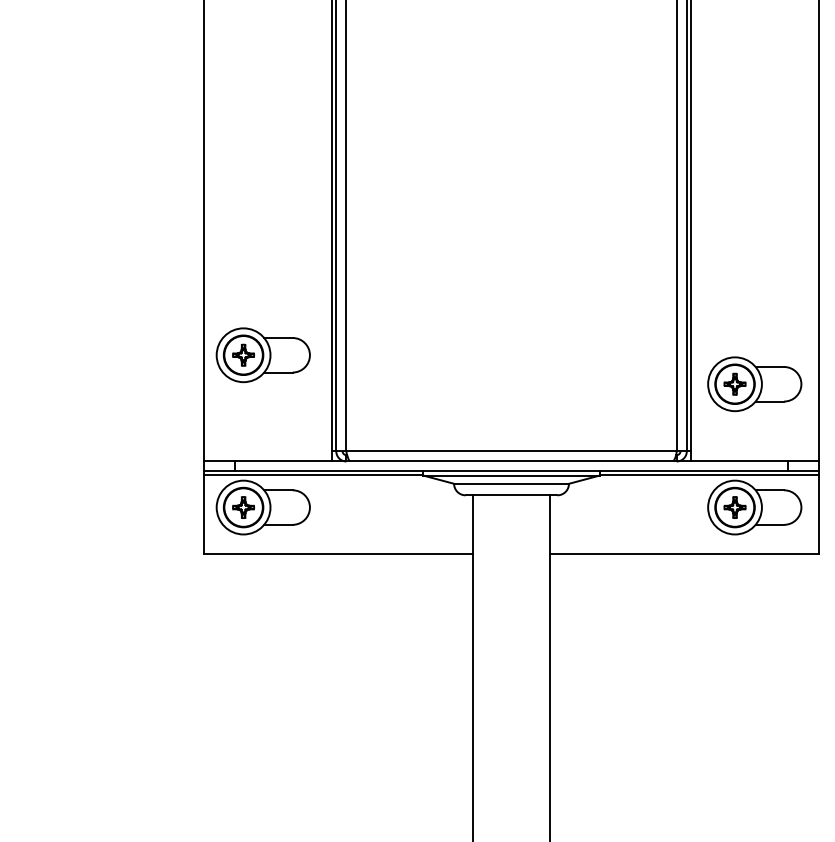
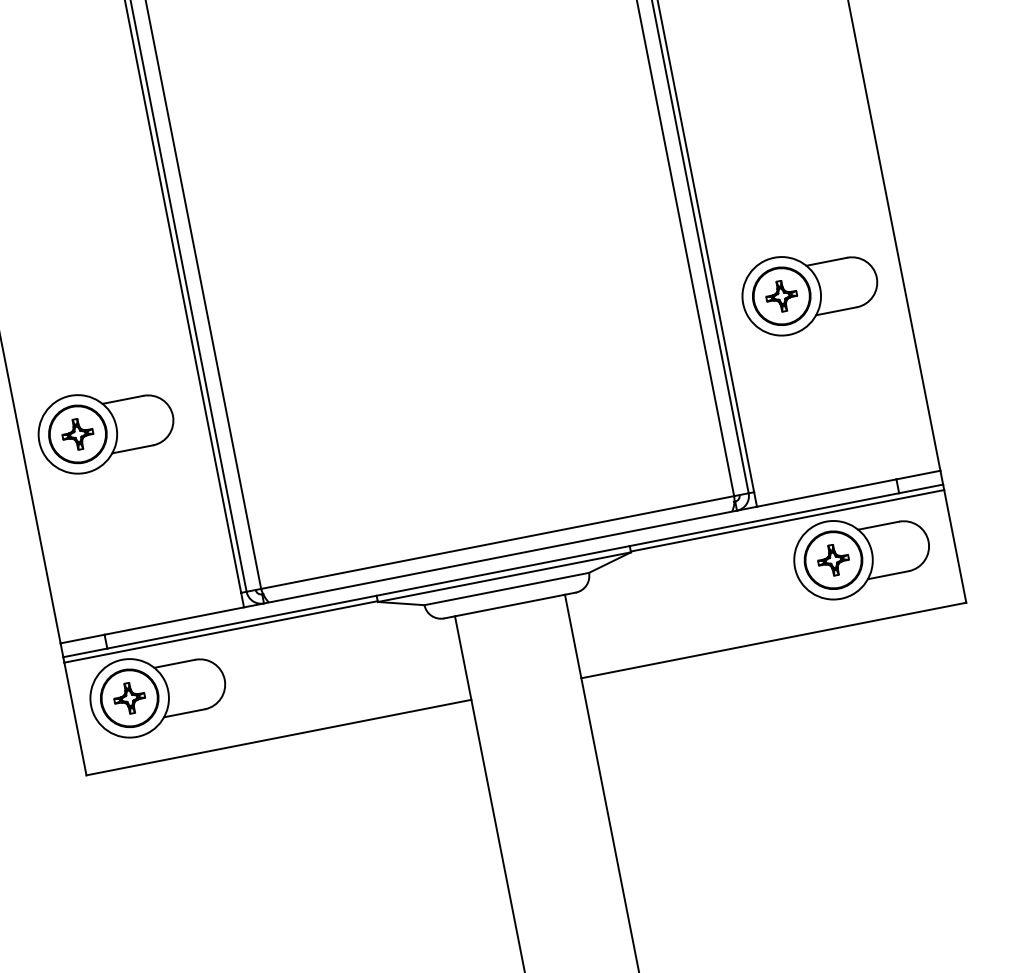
part: (262, 355) -> (105, 429), moved
part: (754, 384) -> (809, 291), moved

